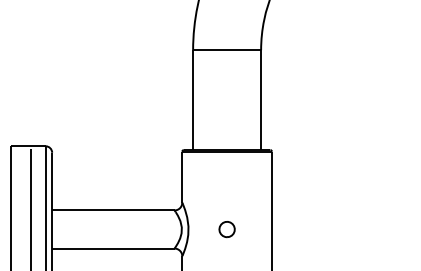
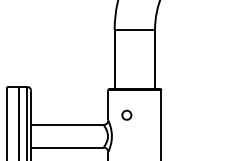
part: (226, 228) -> (126, 114), moved

